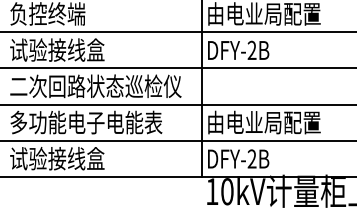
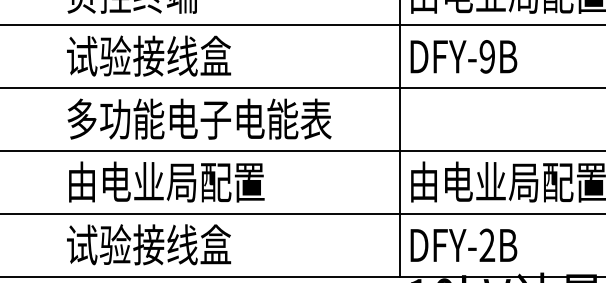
text: (251, 50) -> (486, 56), DFY-2B -> DFY-9B
text: (95, 86) -> (215, 119), 二次回路状态巡检仪 -> 多功能电子电能表
text: (86, 122) -> (199, 181), 多功能电子电能表 -> 由电业局配置

